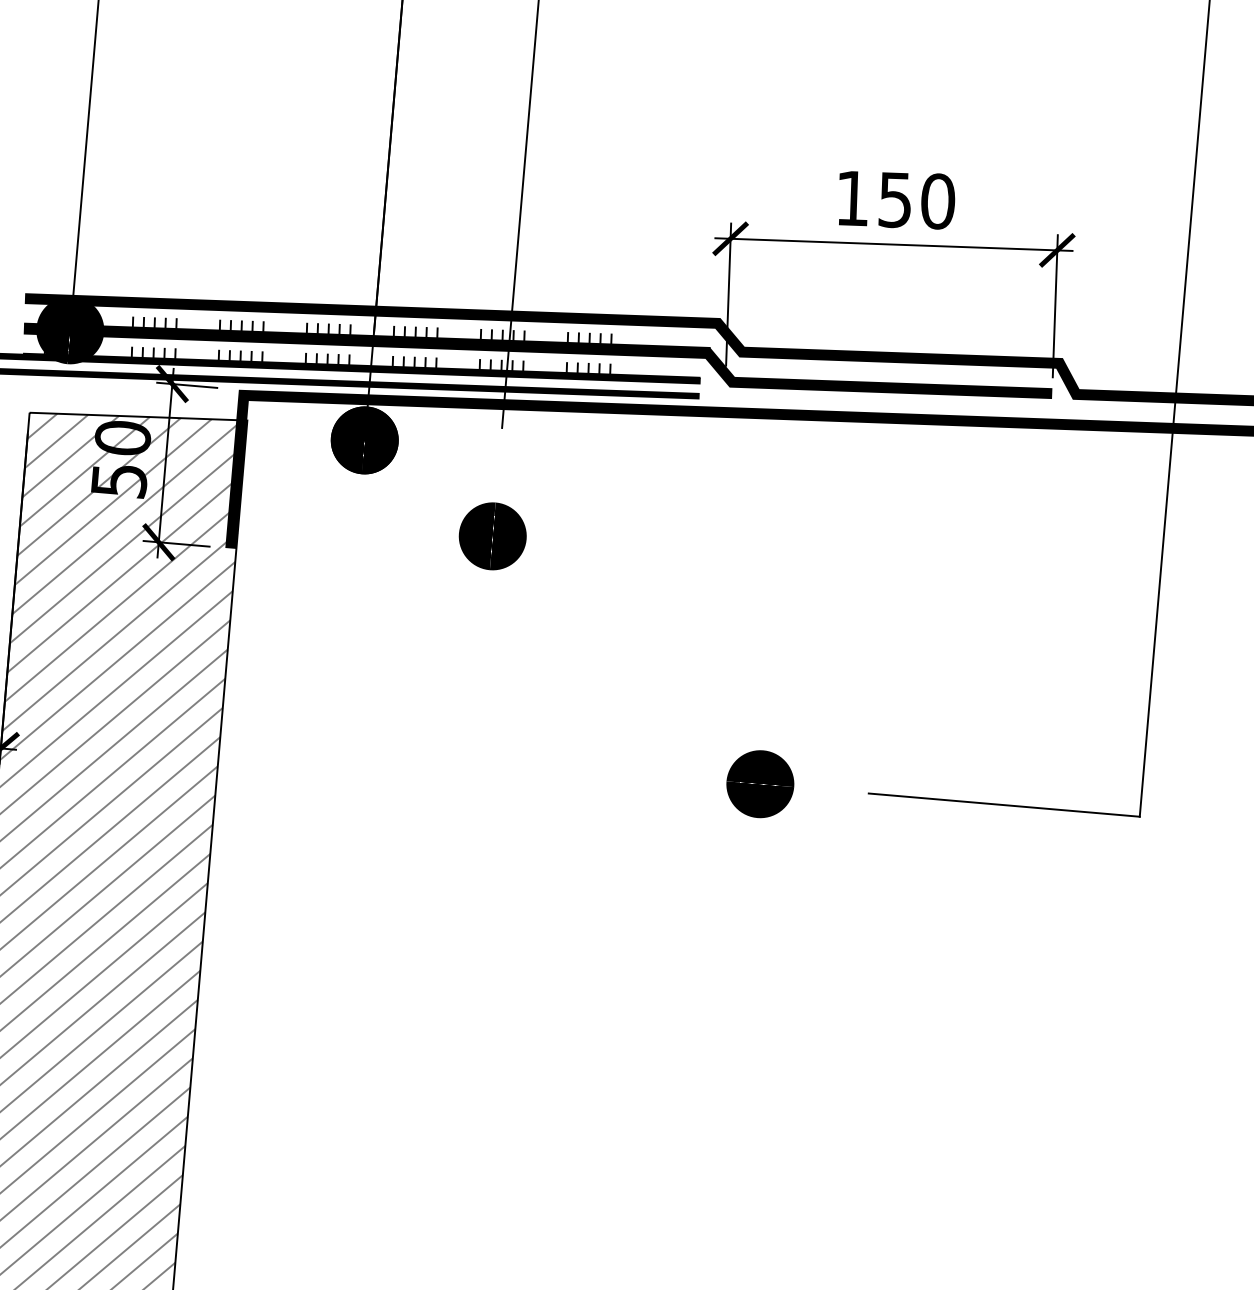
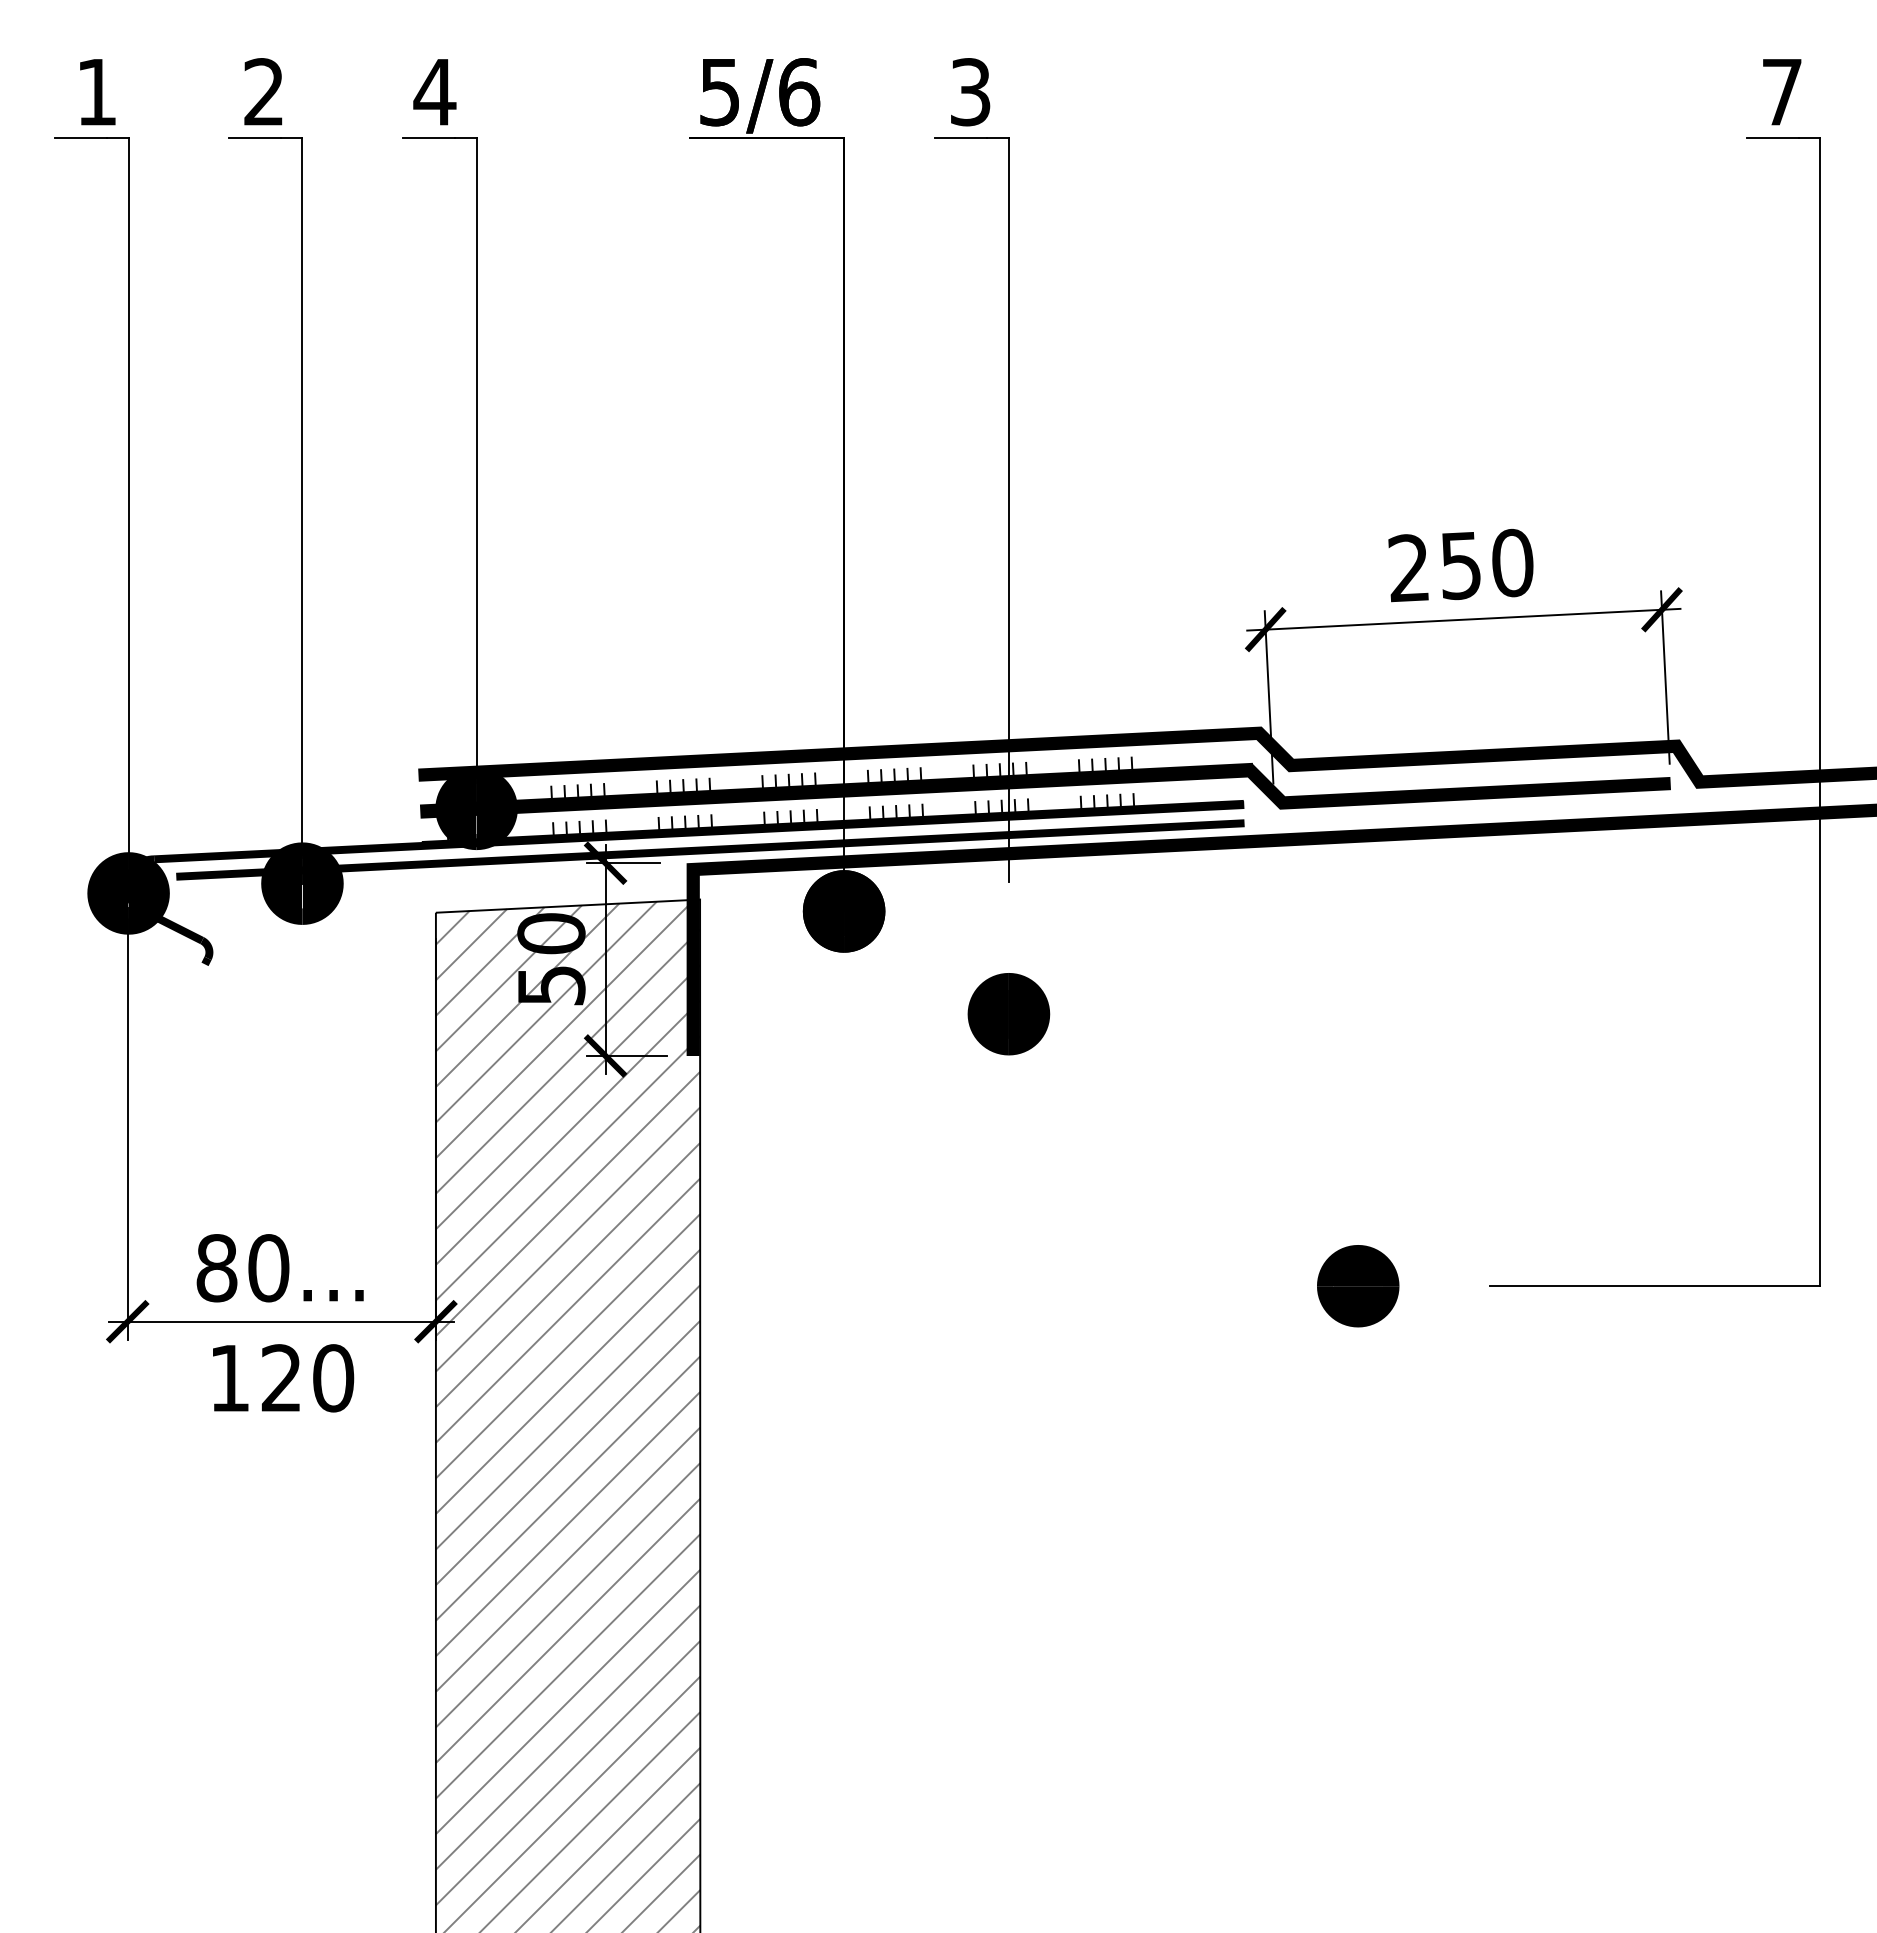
text: (852, 198) -> (1408, 568), 150 -> 250

